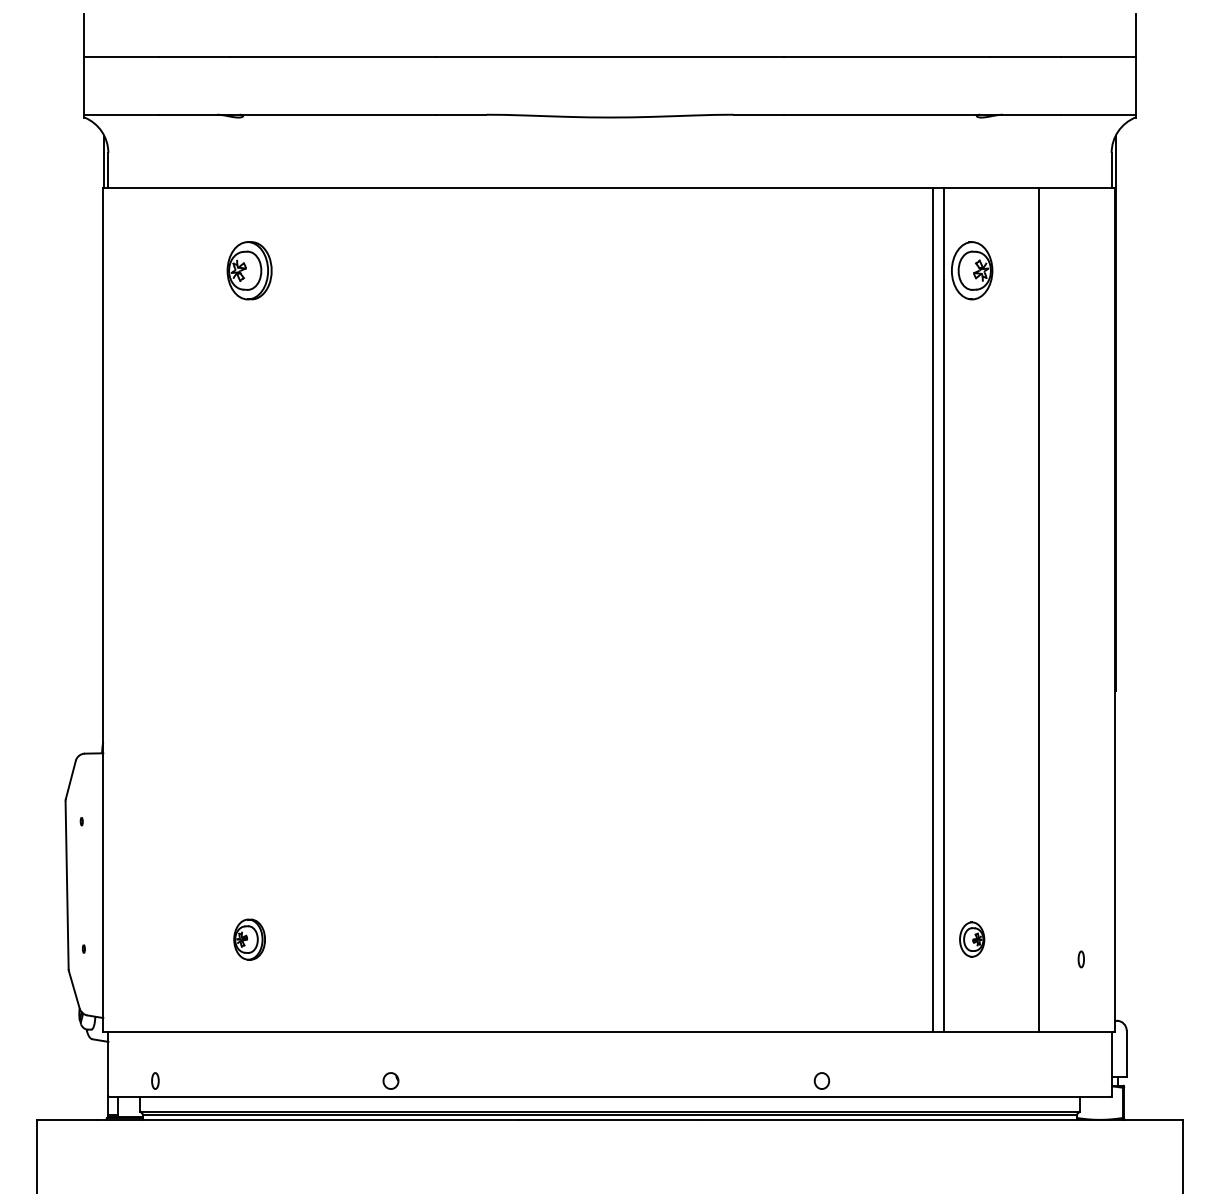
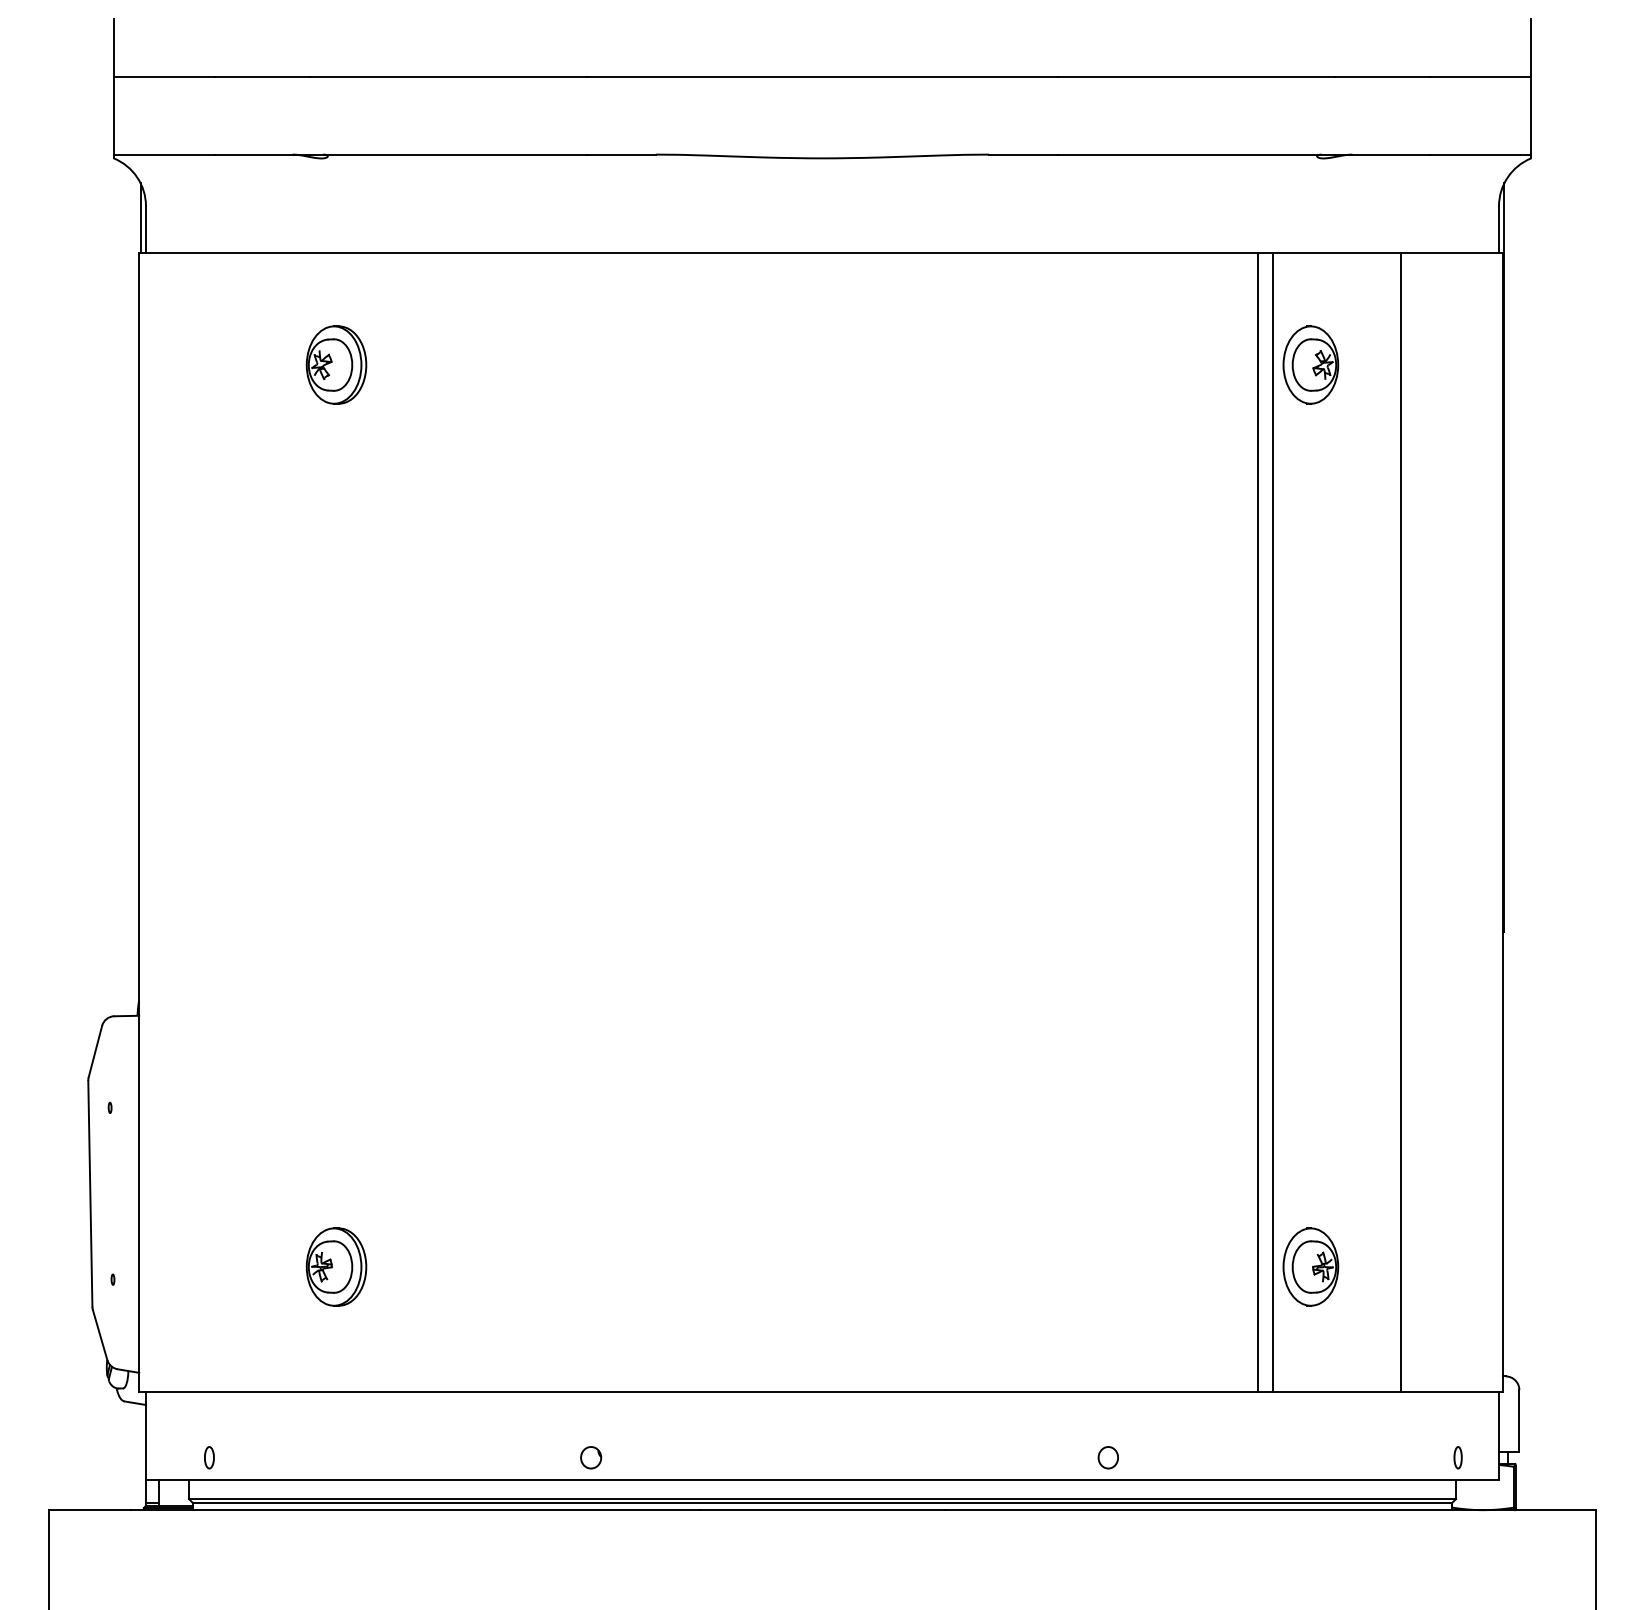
part: (249, 939) -> (336, 1266), size x1.43
part: (971, 939) -> (1310, 1266), size x1.67
part: (1080, 959) -> (1457, 1457), moved
part: (391, 1080) -> (591, 1457), moved

